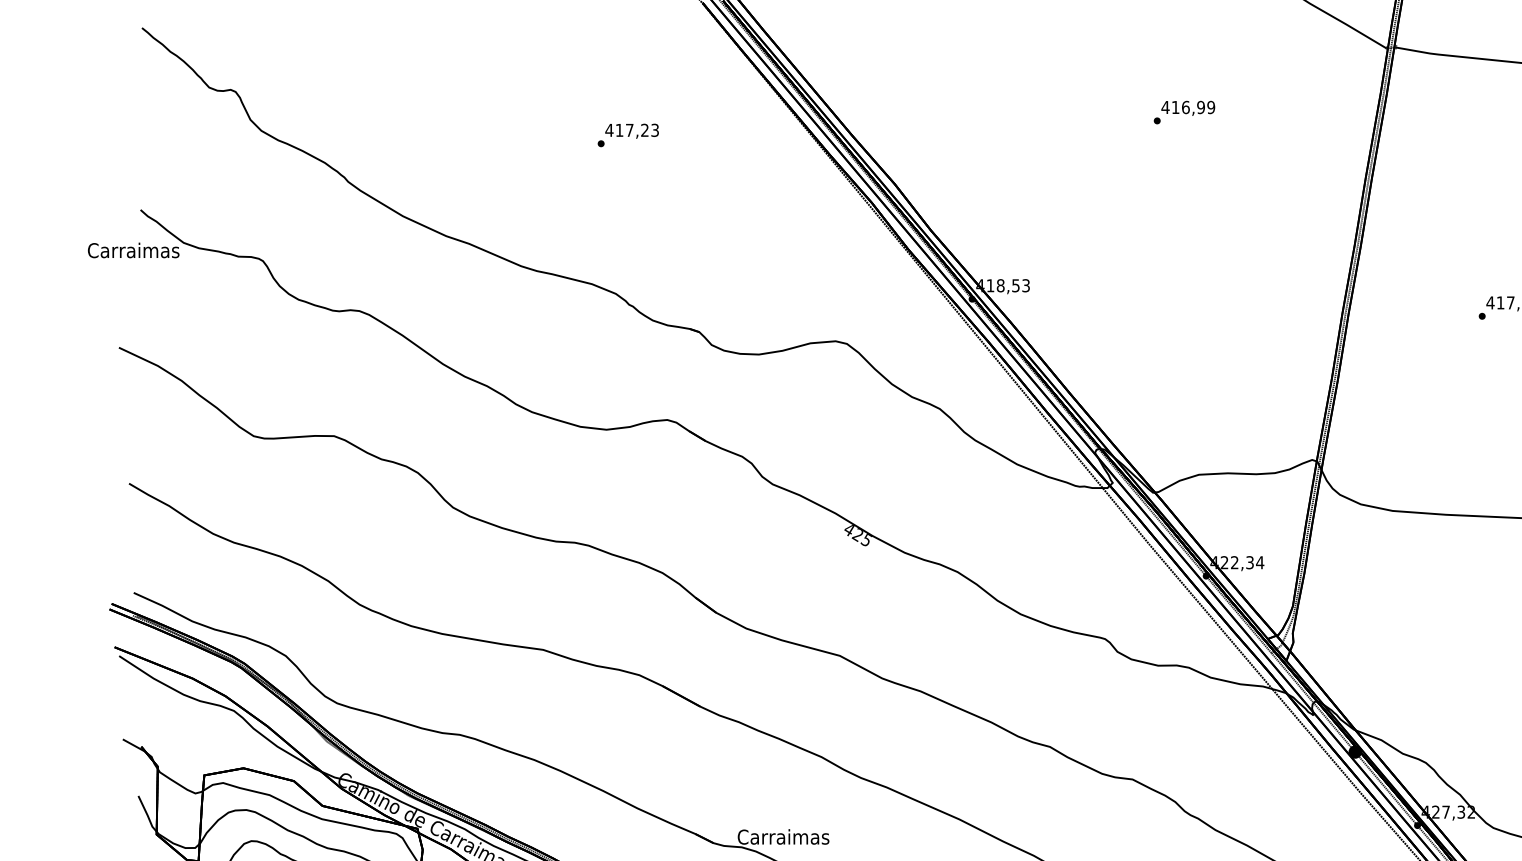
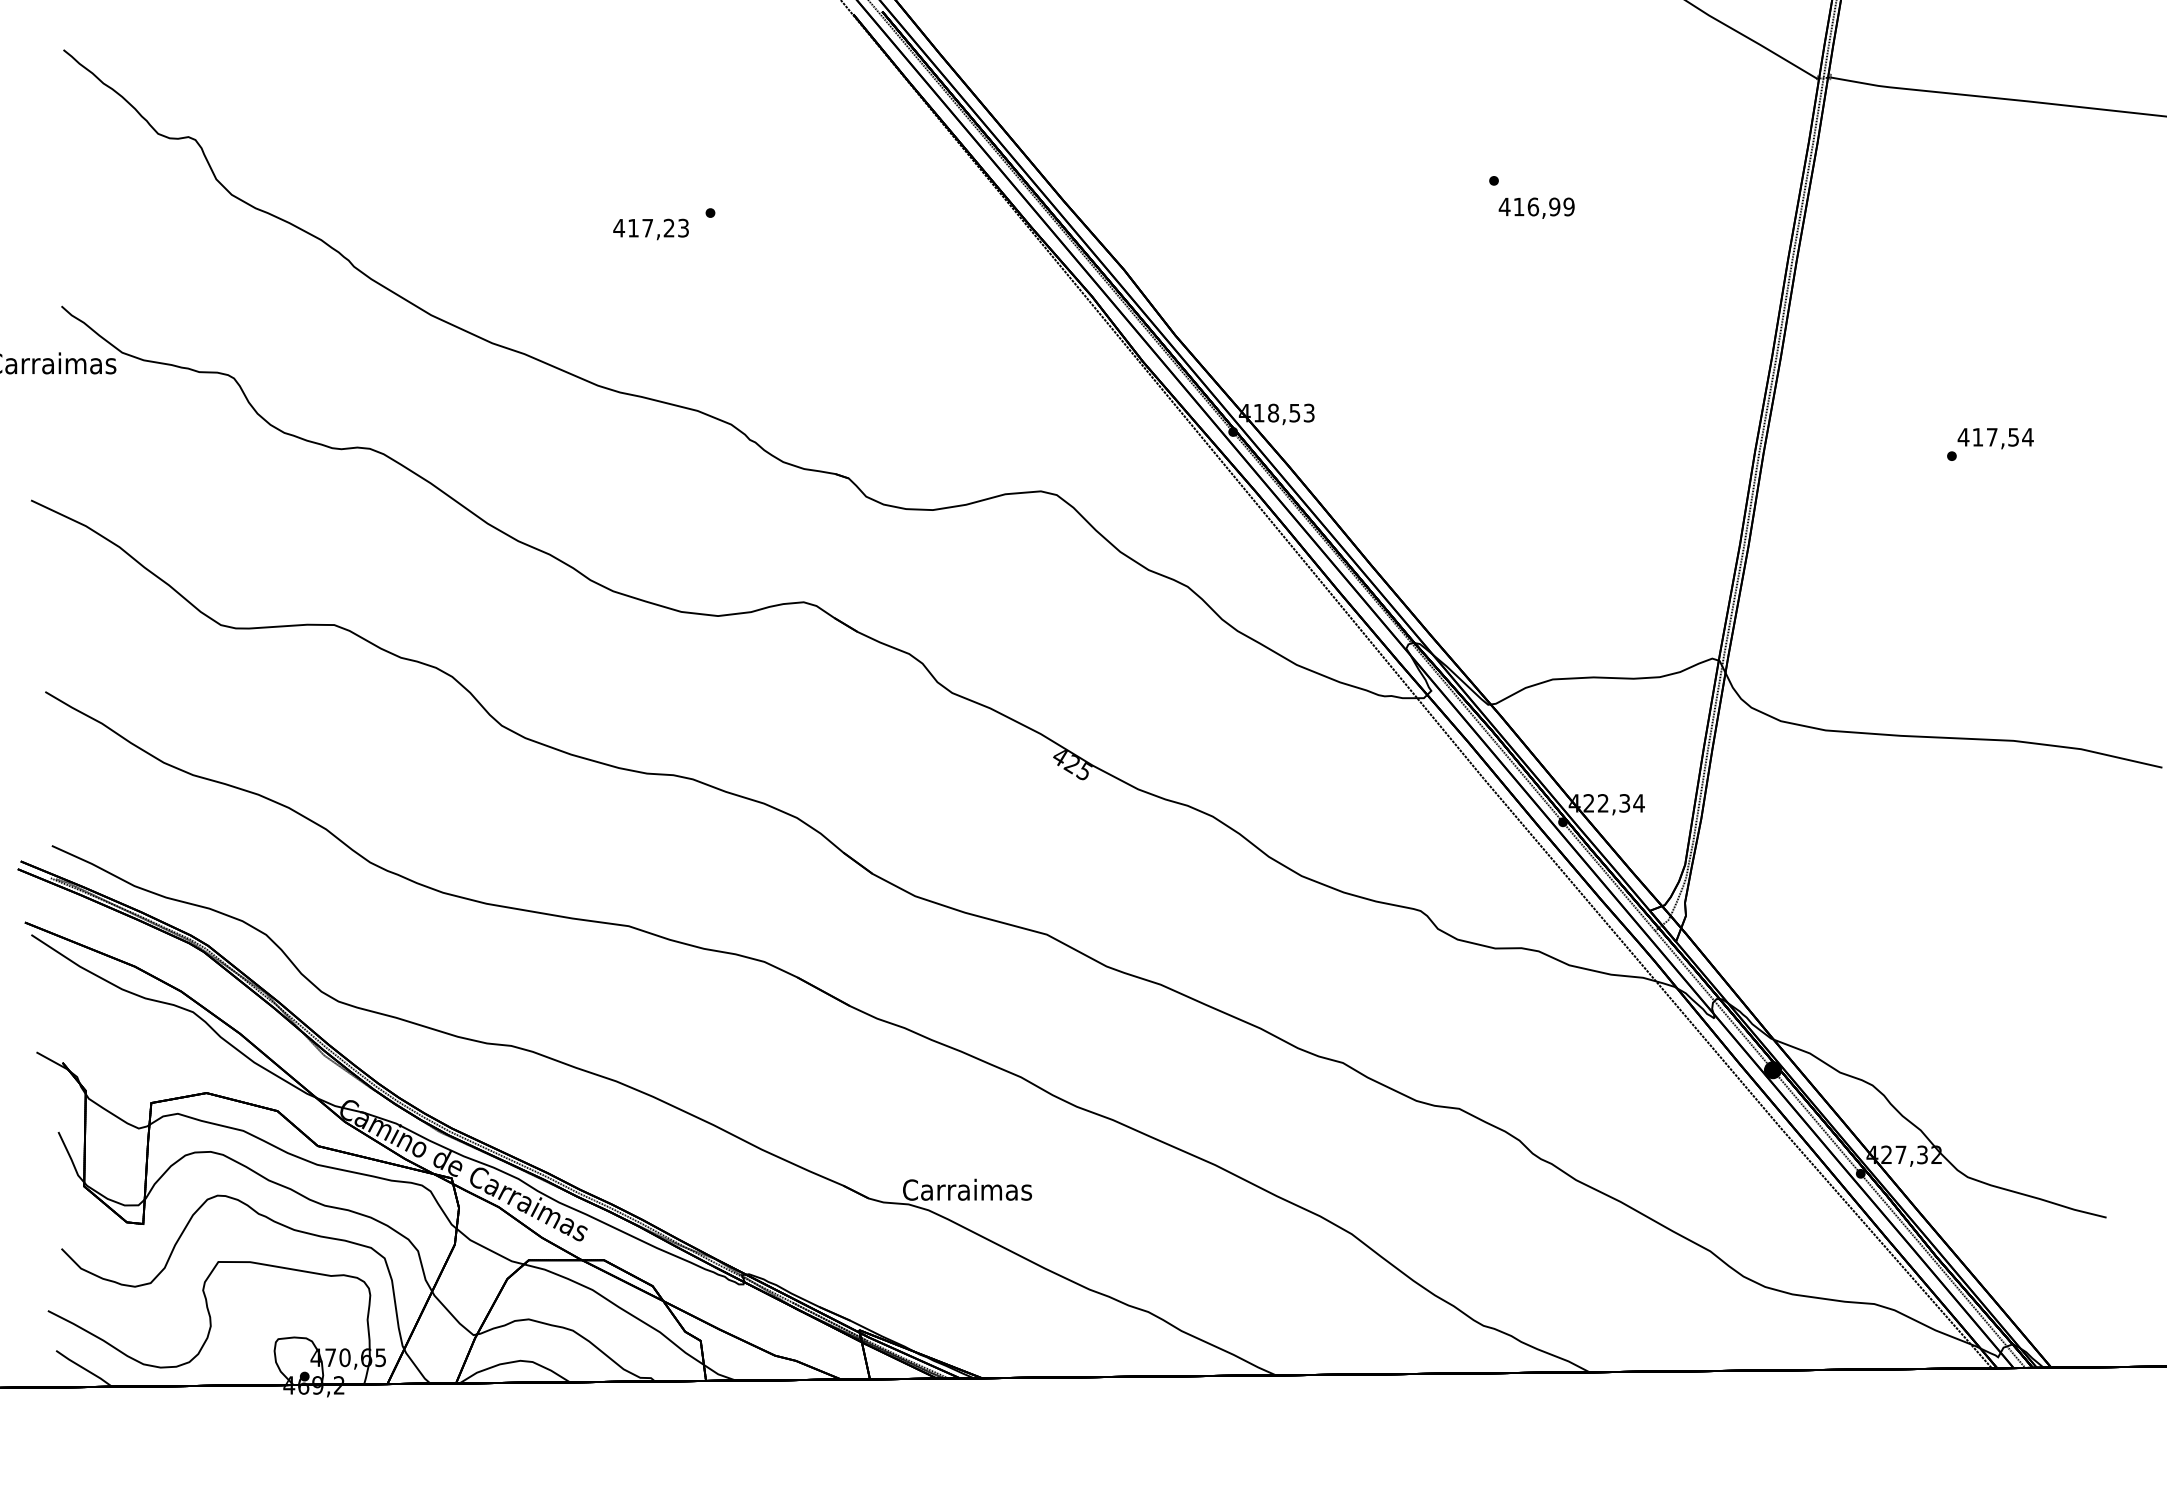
text: (1188, 107) -> (1536, 207), moved
text: (631, 131) -> (650, 229), moved

